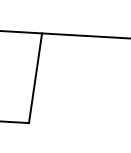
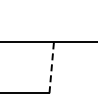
line: (35, 77) -> (51, 67), solid -> dashed

